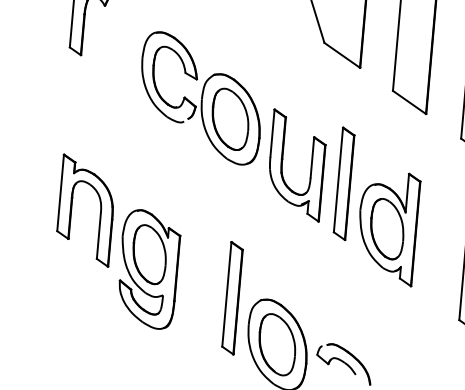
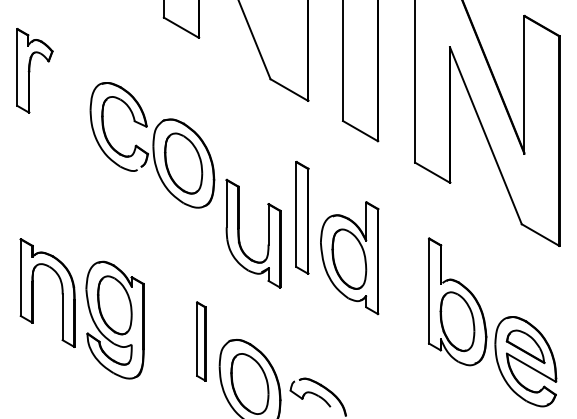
part: (282, 164) -> (239, 233), moved
part: (71, 208) -> (33, 292), moved
part: (232, 298) -> (201, 341), size x0.7

